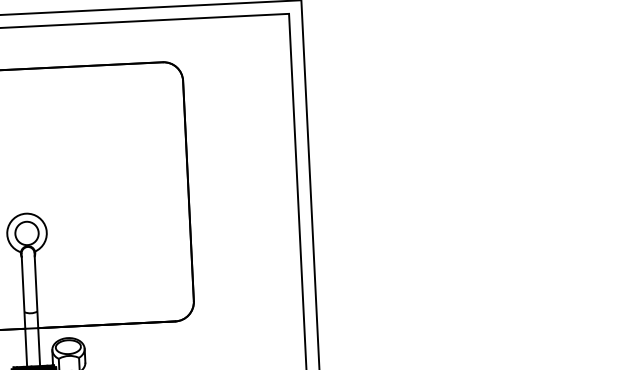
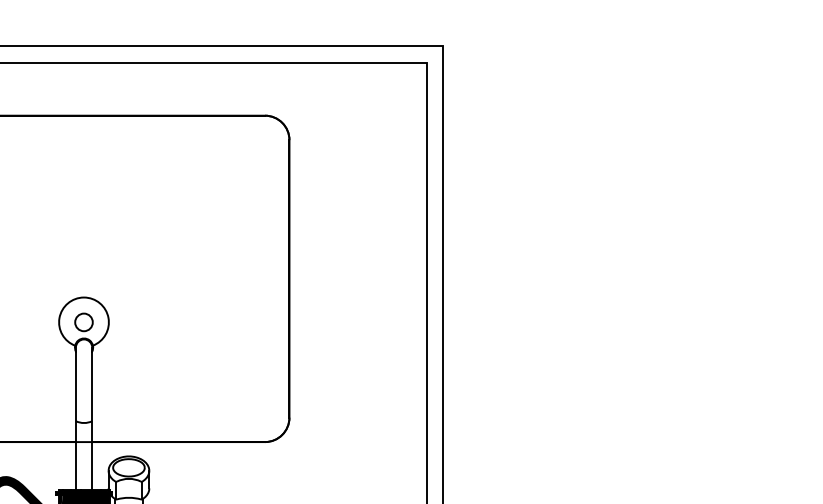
circle: (26, 233) -> (83, 322), size x0.6

